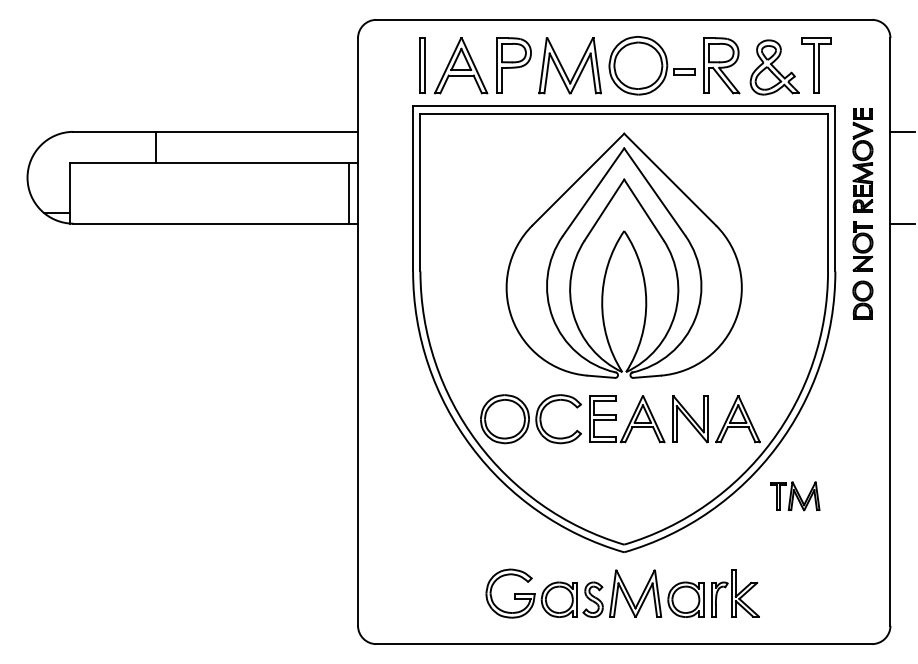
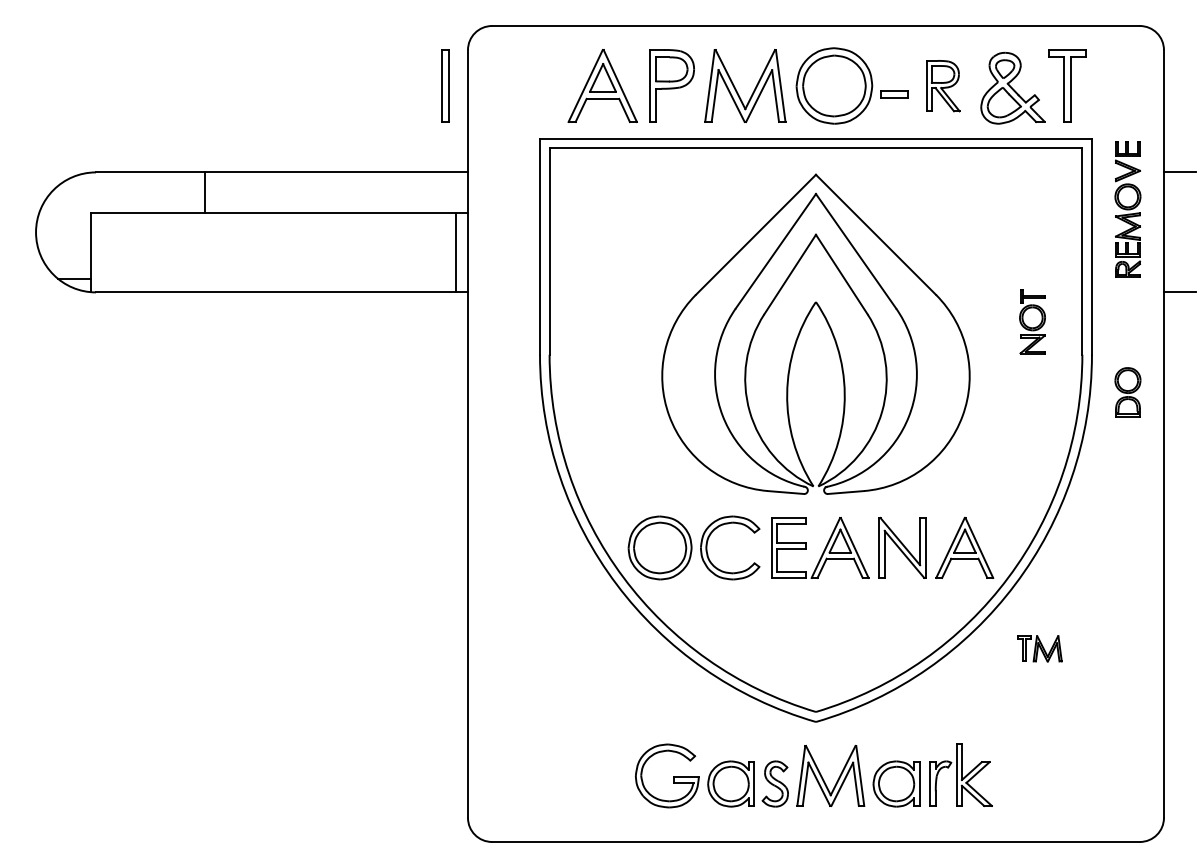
part: (422, 65) -> (445, 85), moved
part: (721, 65) -> (943, 85), size x0.7
part: (862, 246) -> (1031, 322), moved
part: (795, 496) -> (1039, 649), size x0.7

